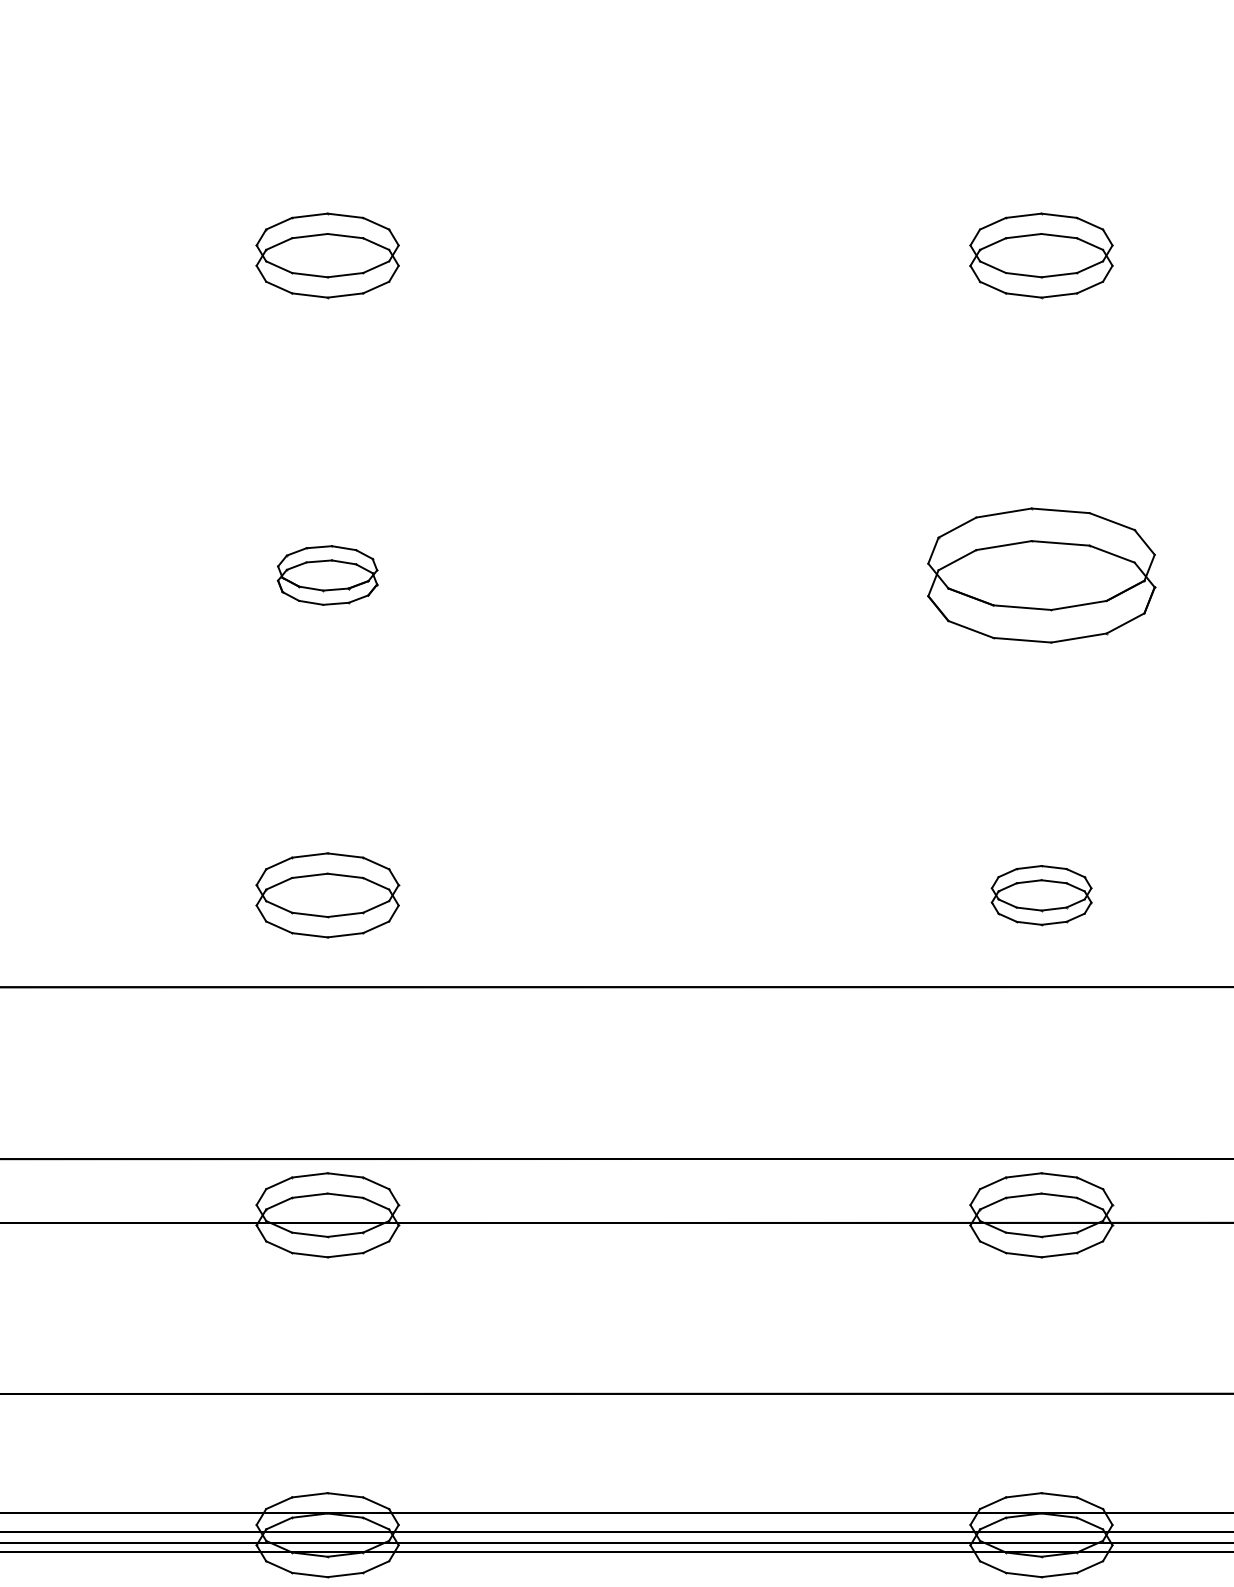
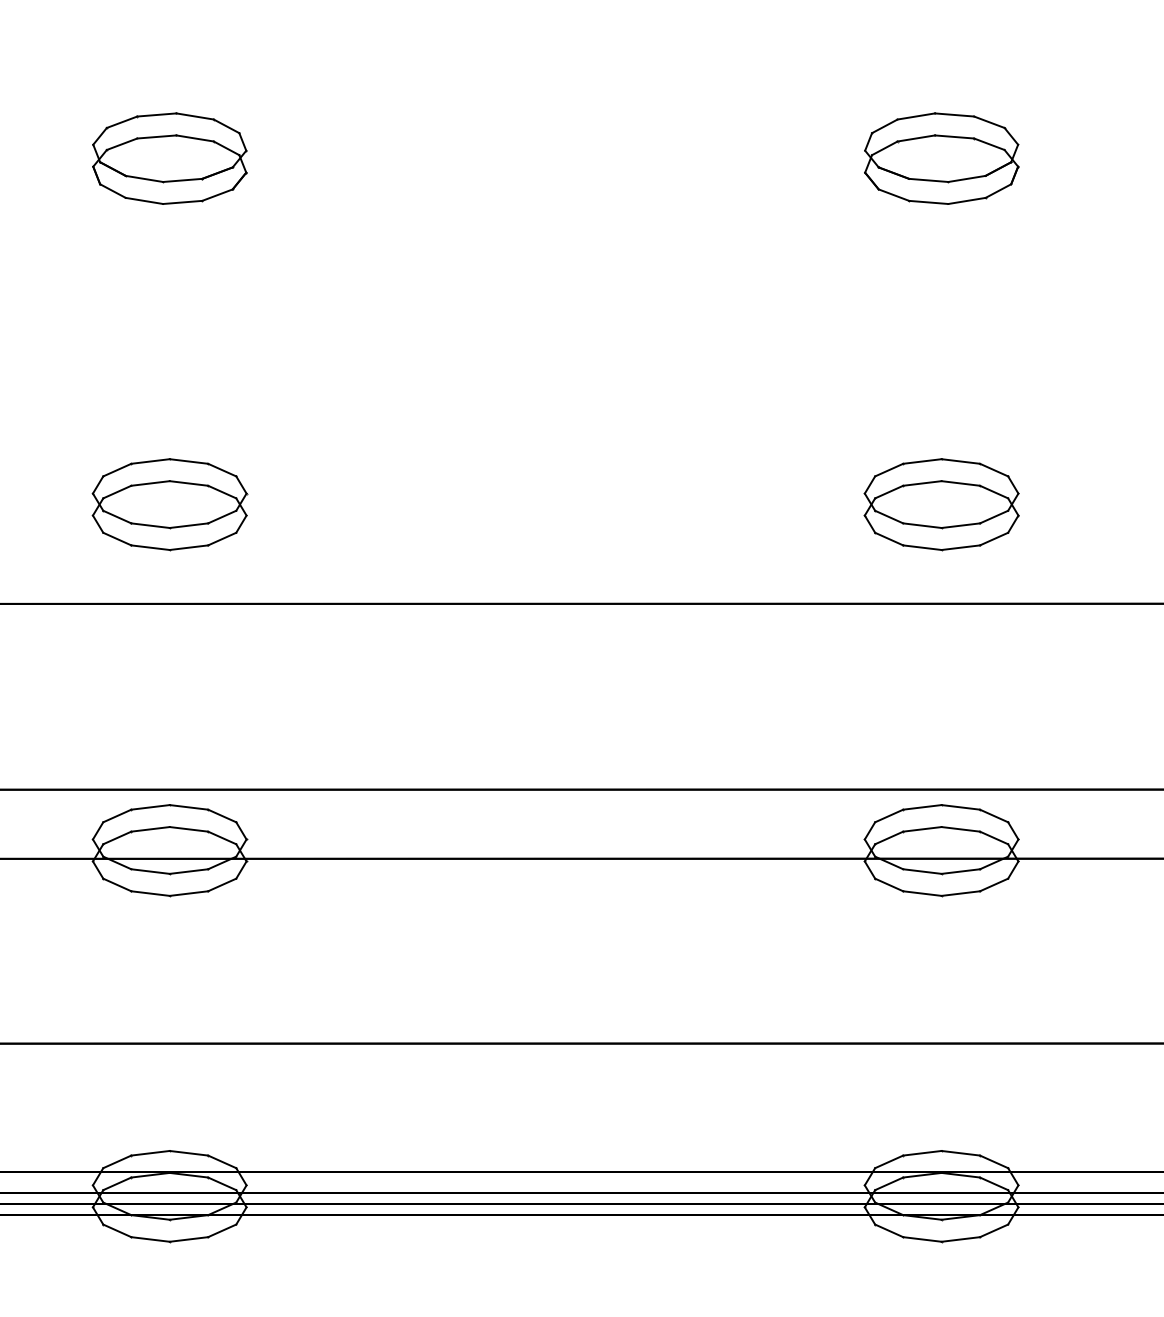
part: (327, 575) -> (169, 158), size x1.43
part: (1041, 575) -> (941, 158), size x0.62
part: (1041, 895) -> (941, 504), size x1.43

